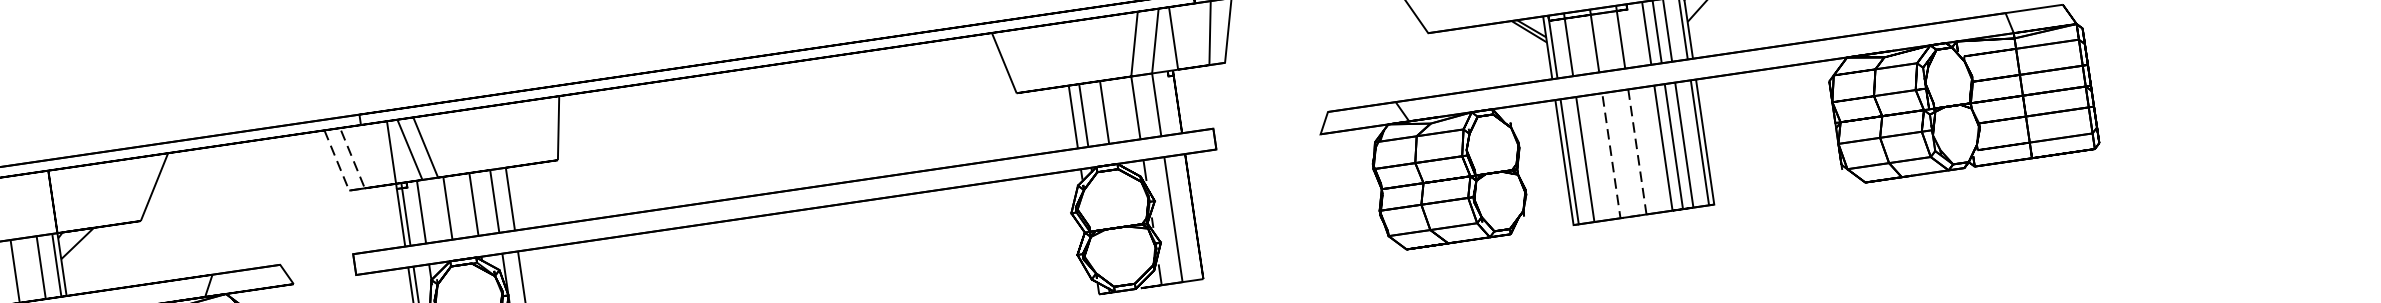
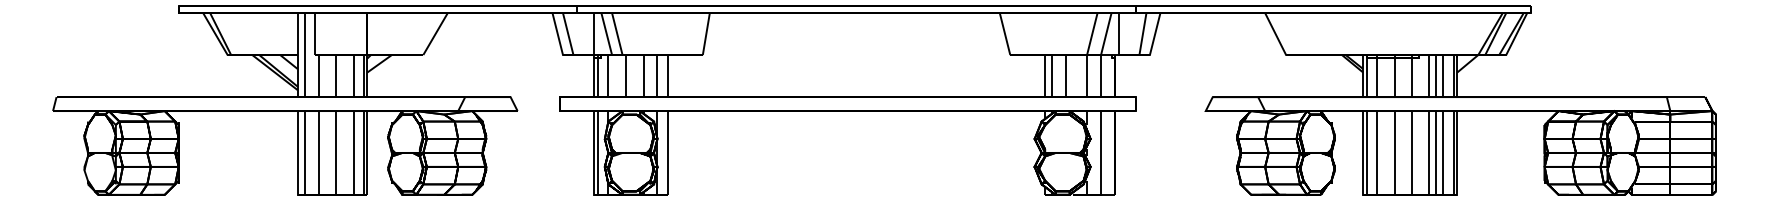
line: (357, 190) -> (568, 55), dashed -> solid
line: (1633, 215) -> (1403, 194), dashed -> solid

